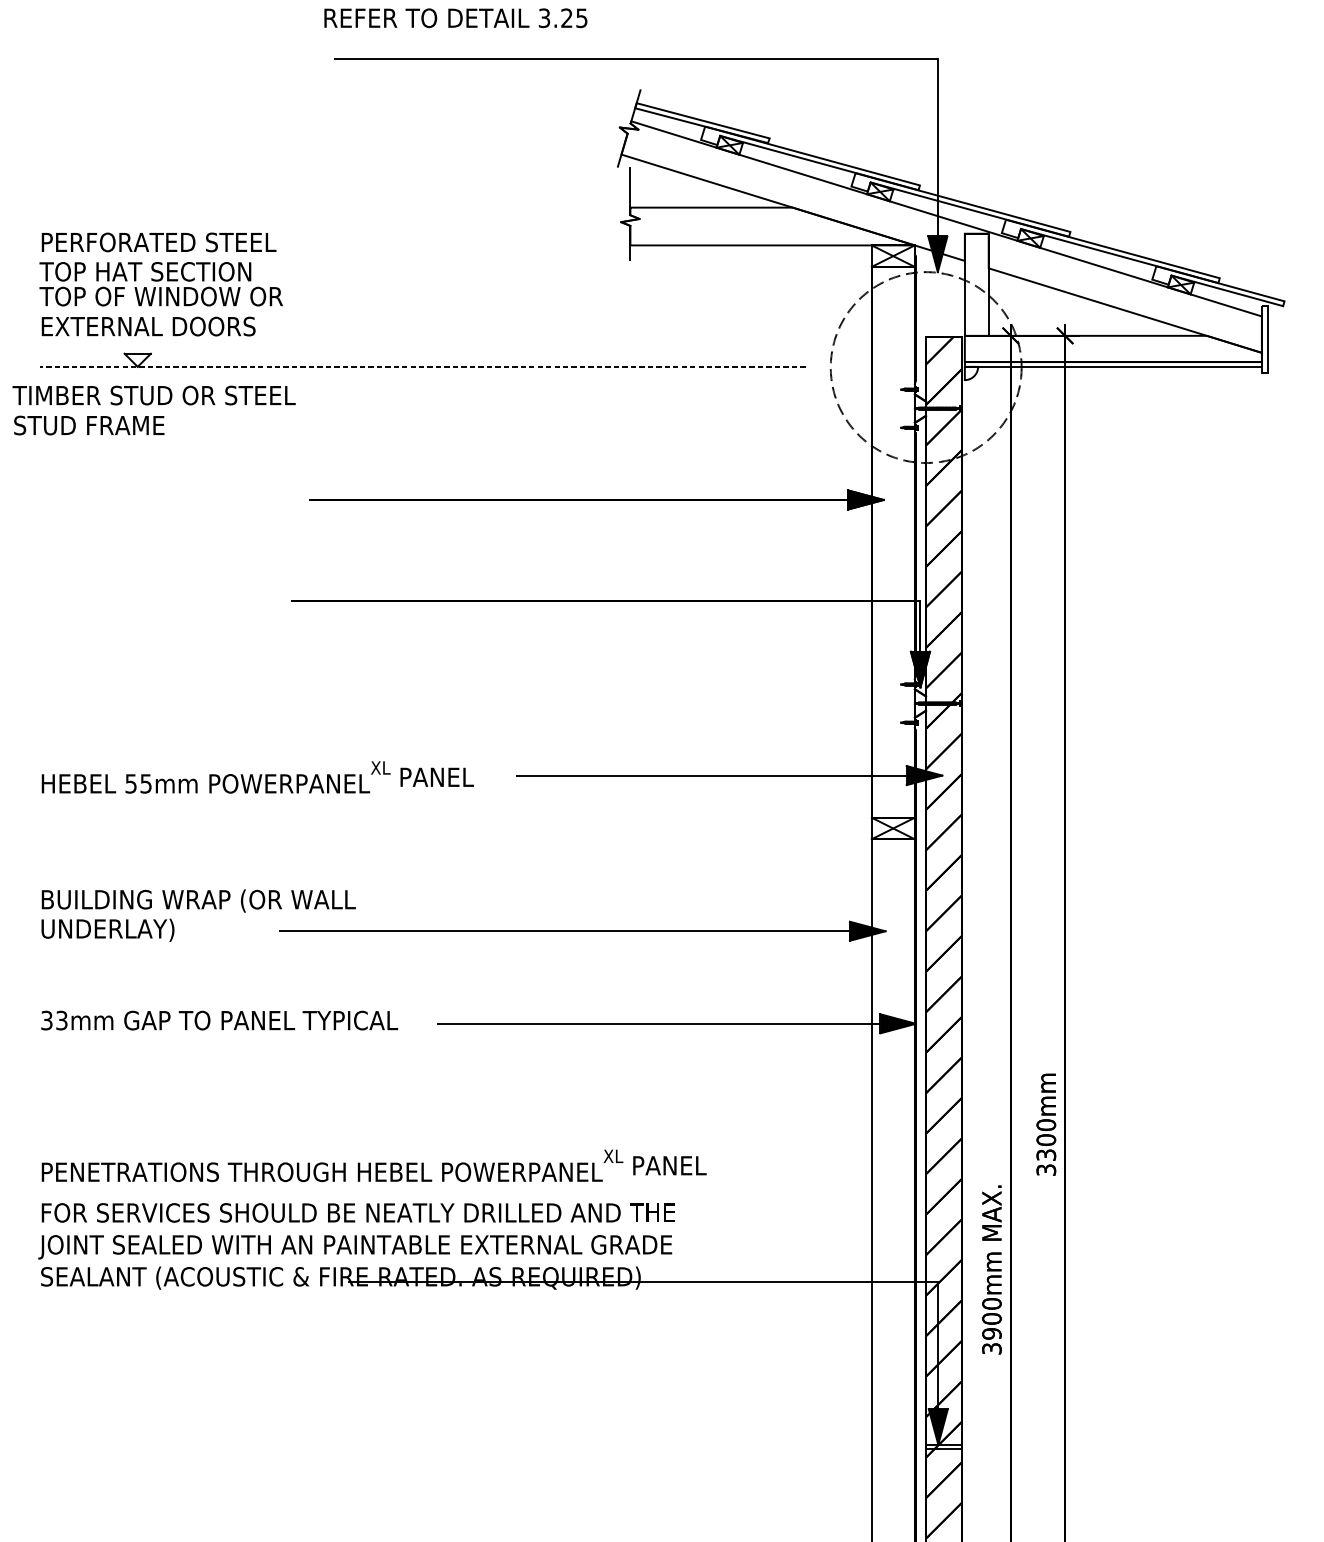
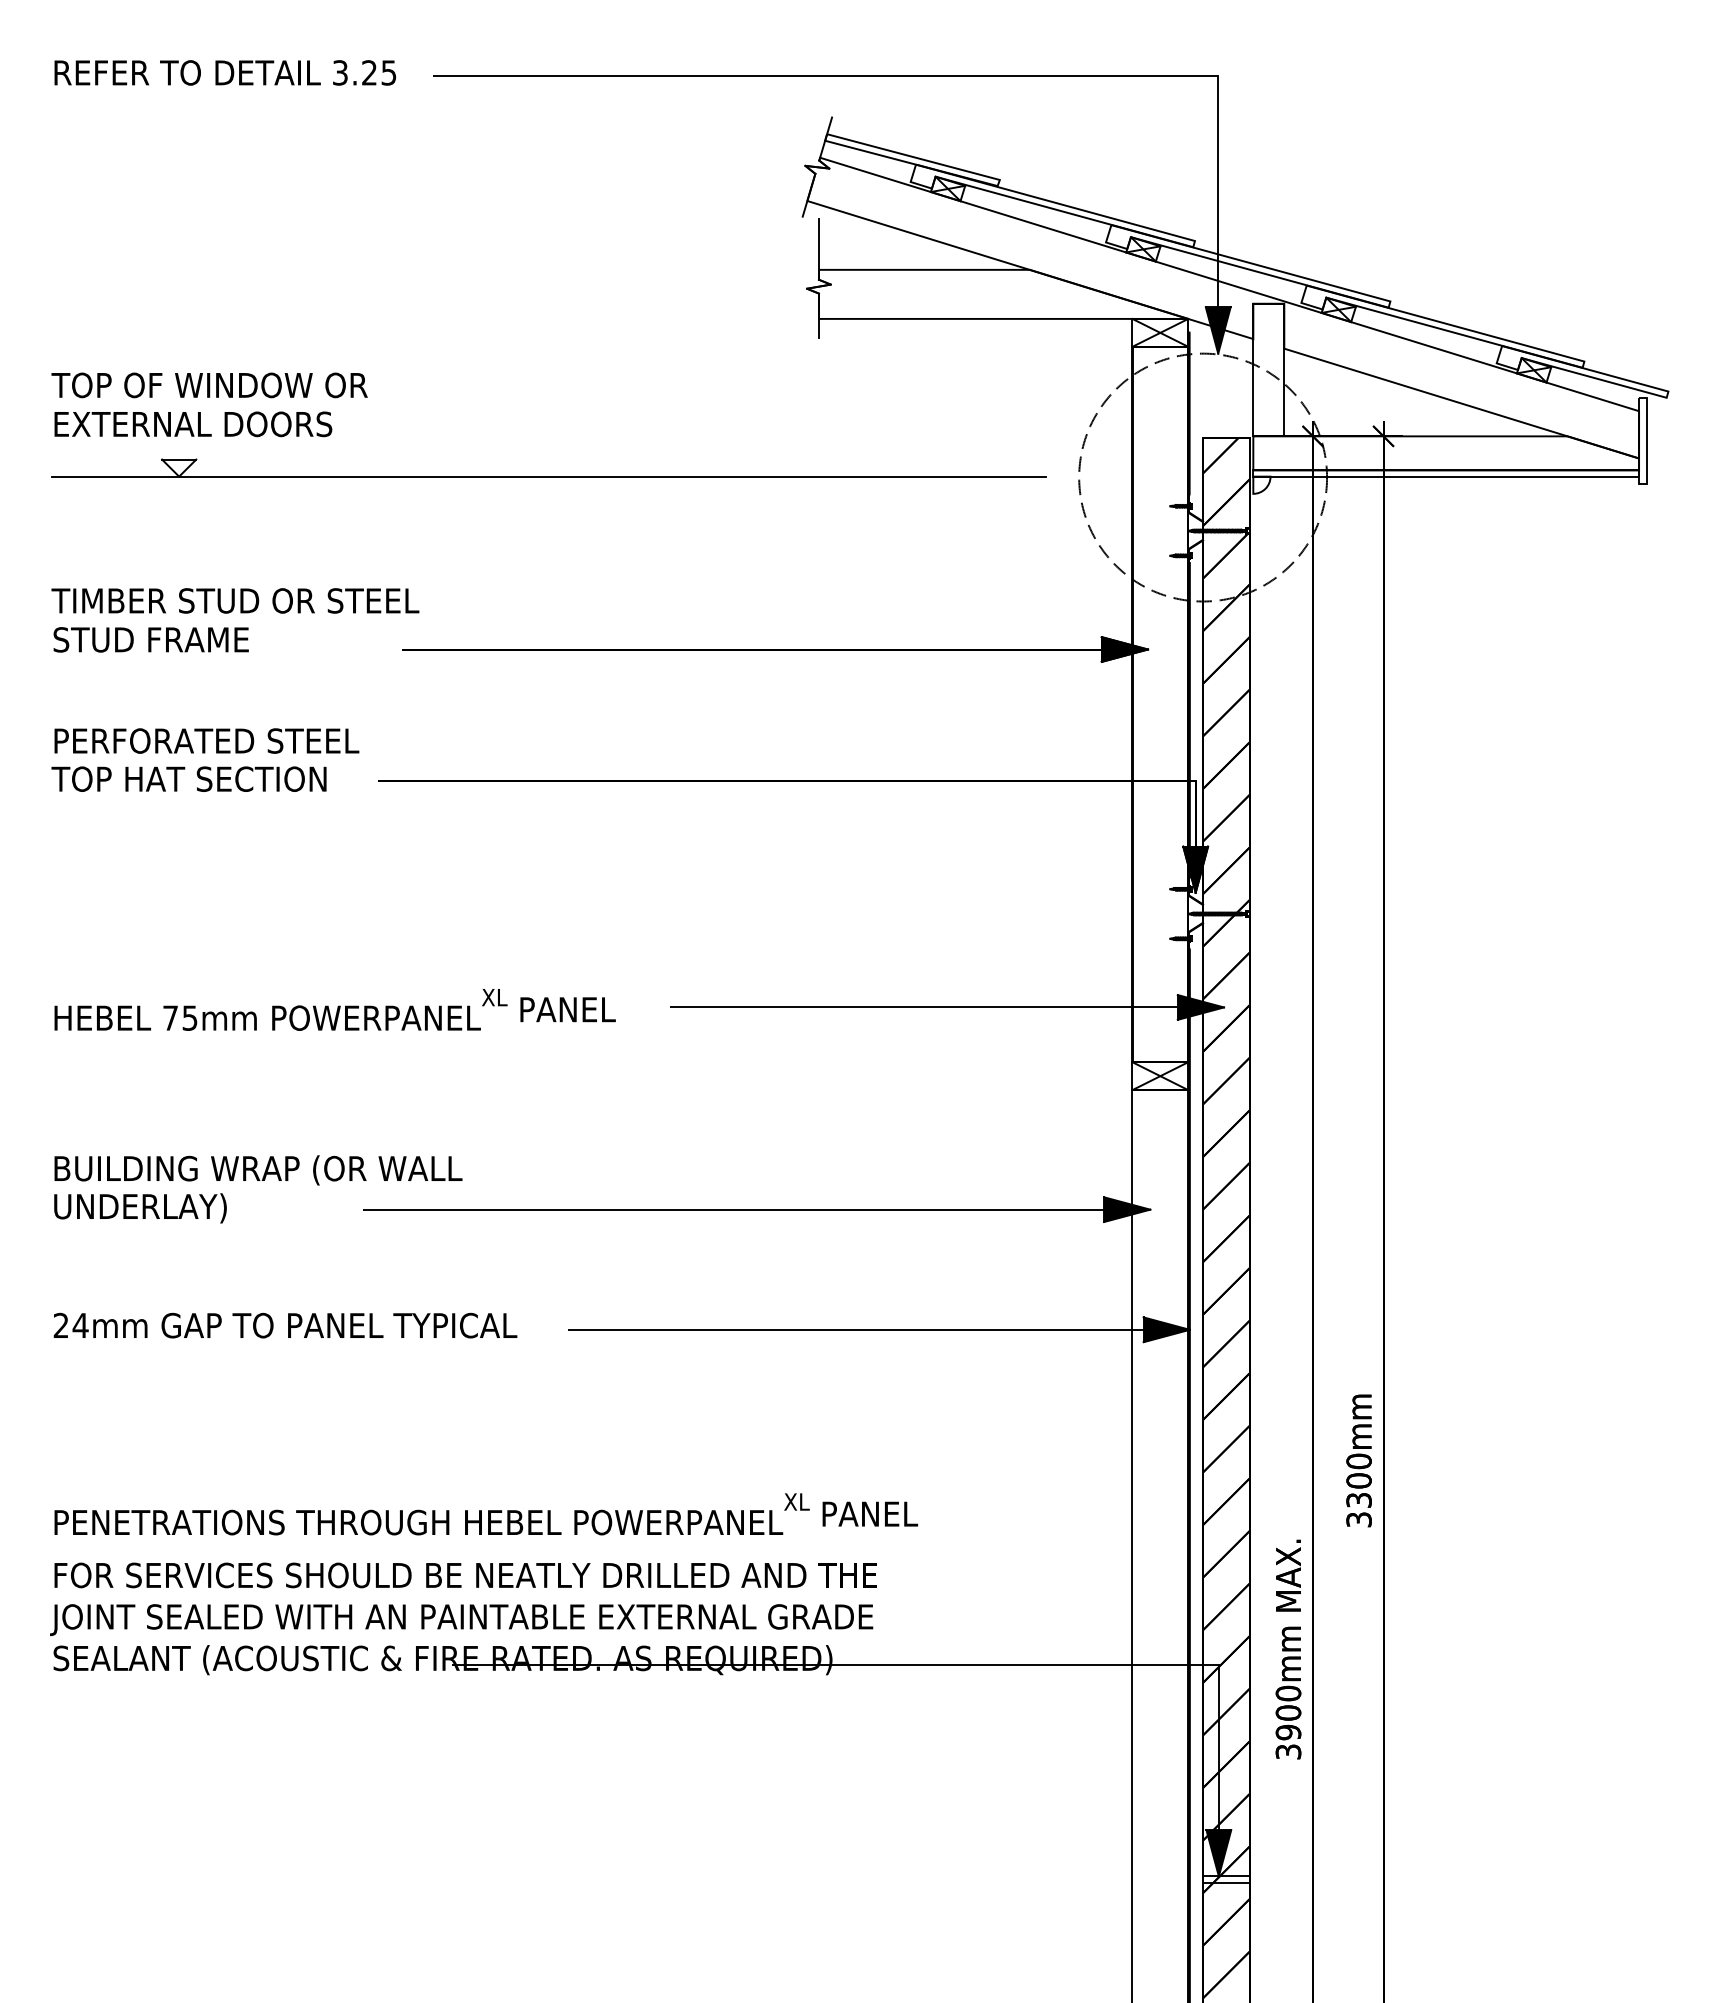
text: (456, 17) -> (225, 72), moved
text: (158, 256) -> (205, 759), moved
line: (422, 366) -> (548, 476), dashed -> solid
text: (154, 410) -> (235, 620), moved
text: (131, 783) -> (170, 1017), 55mm -> 75mm
text: (54, 1020) -> (70, 1325), 33mm -> 24mm

